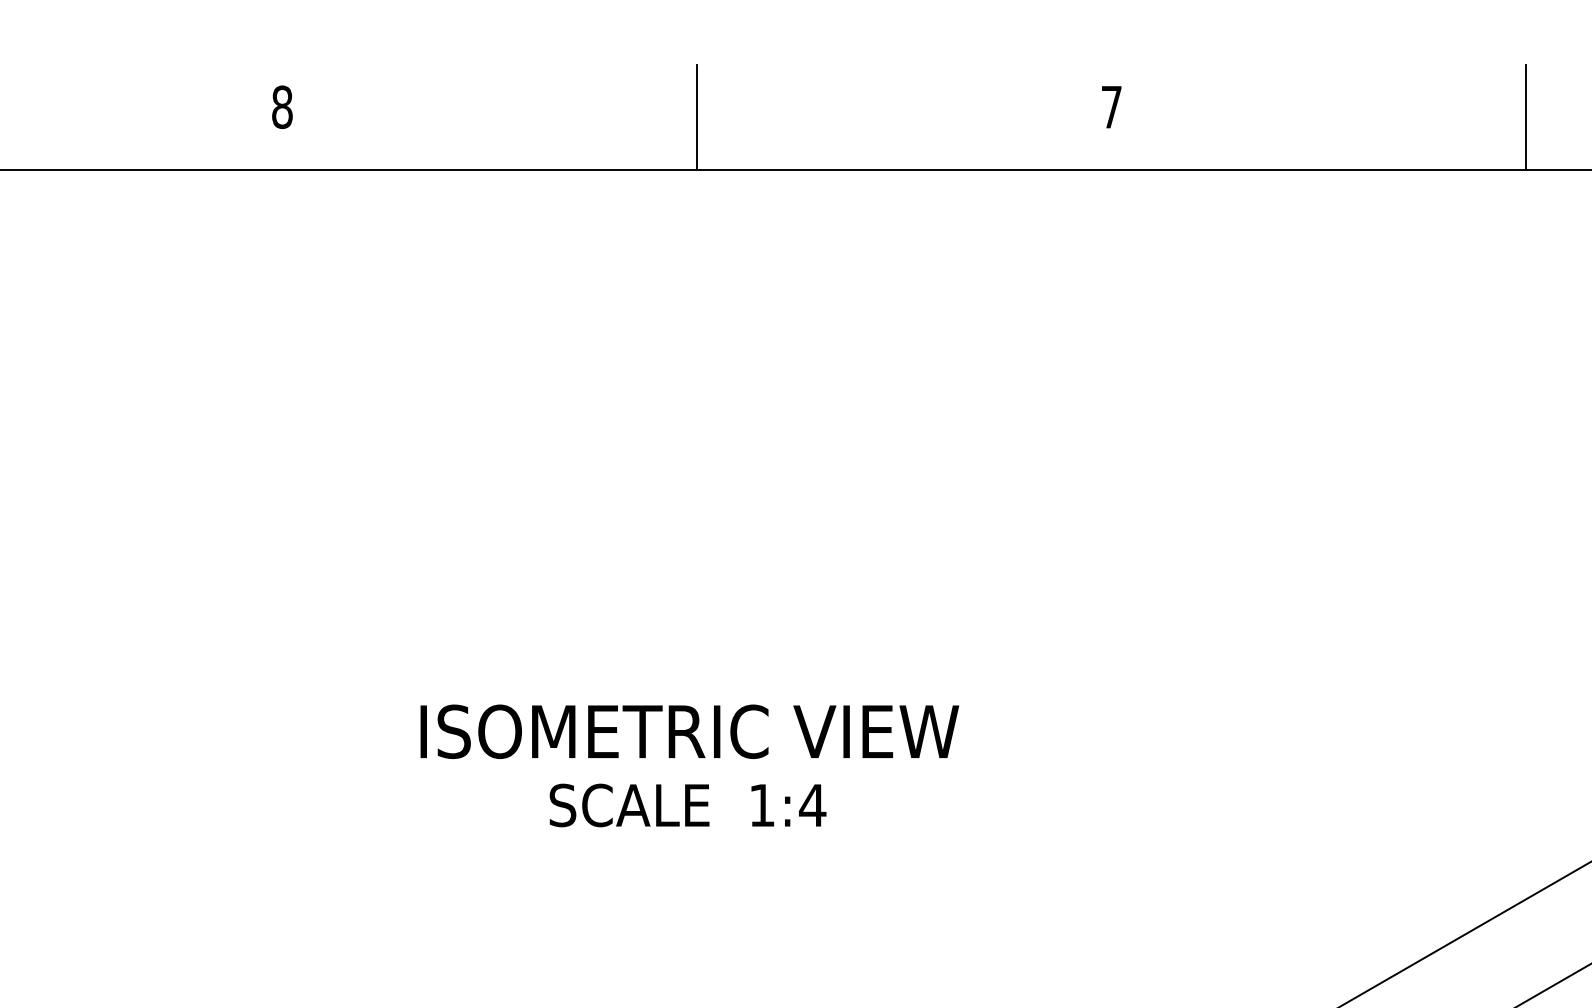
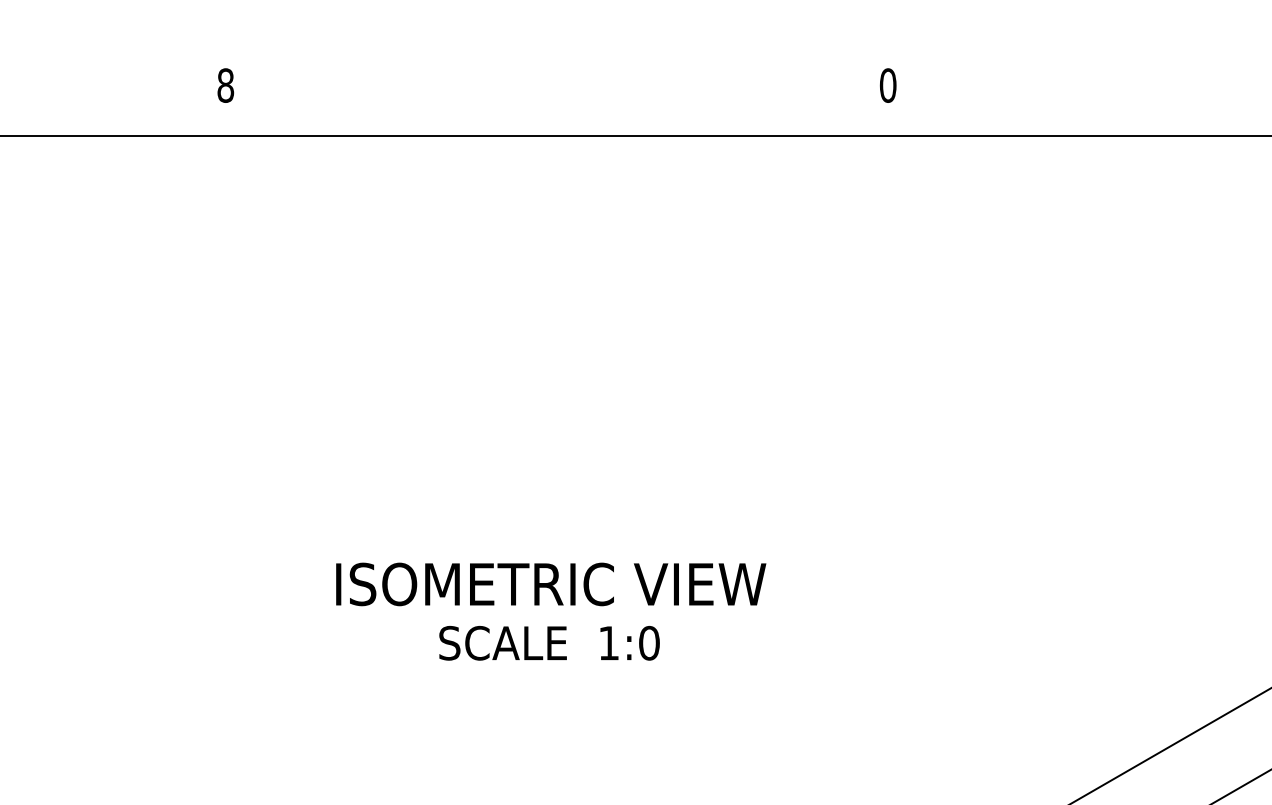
text: (1111, 107) -> (887, 85), 7 -> 0
line: (697, 117) -> (557, 93), removed
line: (1526, 117) -> (1219, 93), removed
text: (812, 805) -> (649, 643), 1:4 -> 1:0

